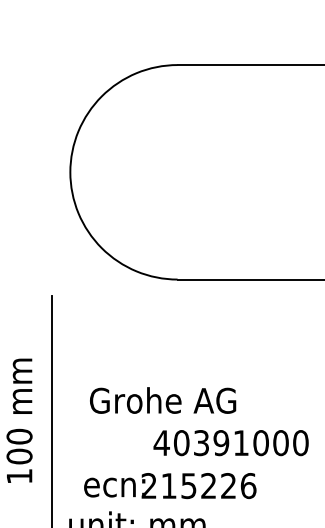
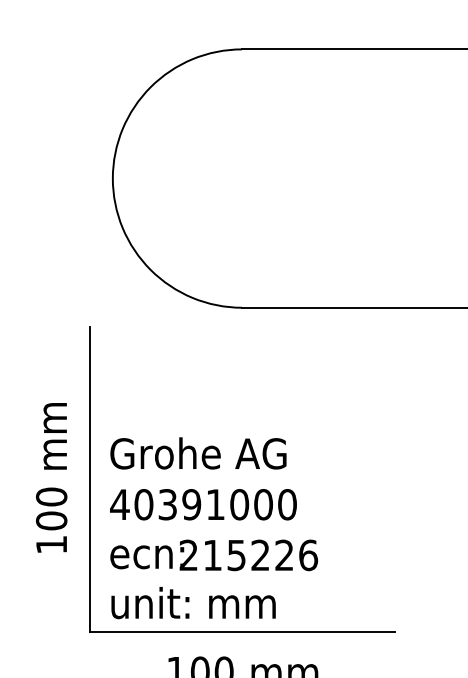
text: (163, 400) -> (198, 453), moved
text: (231, 442) -> (203, 504), moved
text: (170, 486) -> (214, 555), moved

